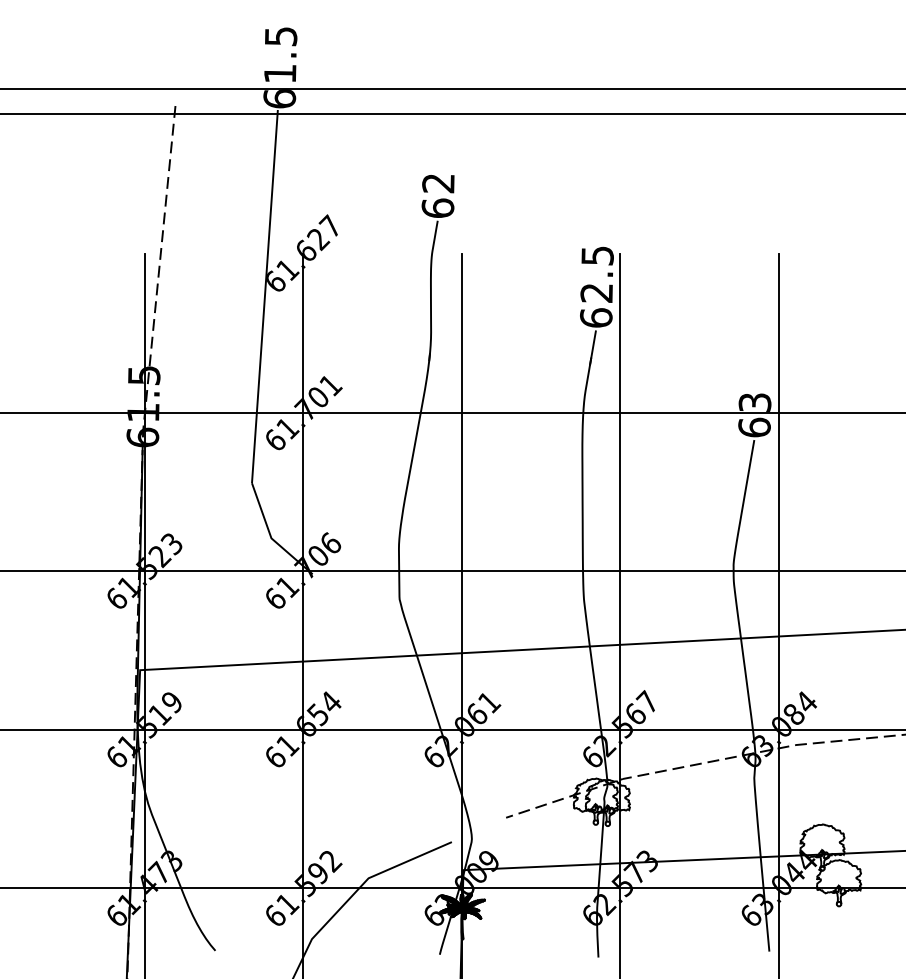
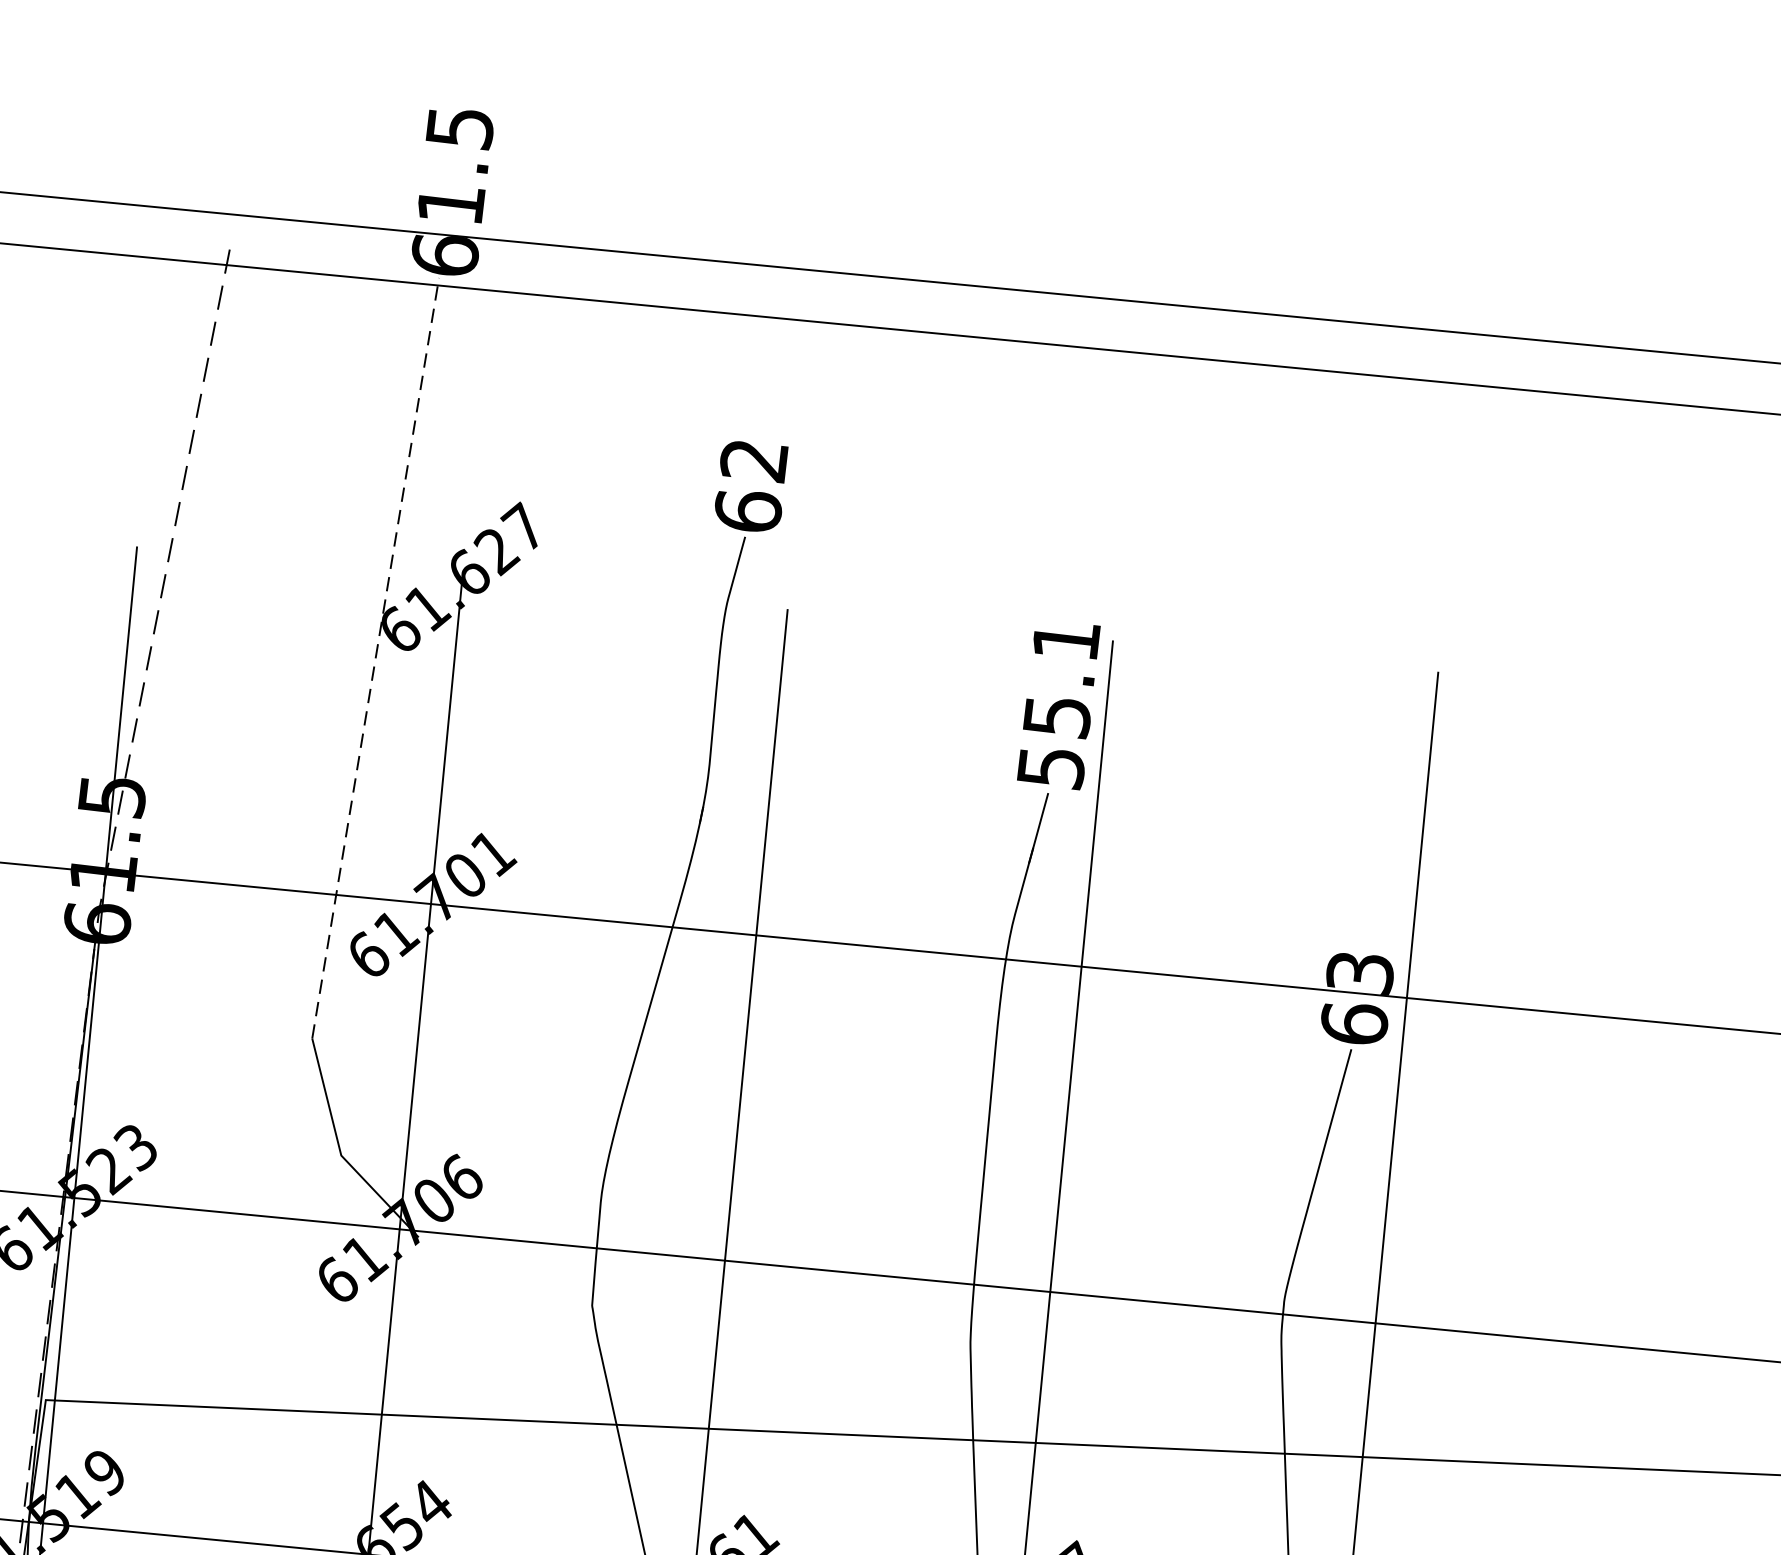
text: (596, 286) -> (1057, 703), 62.5 -> 55.1
line: (264, 296) -> (374, 657), solid -> dashed

